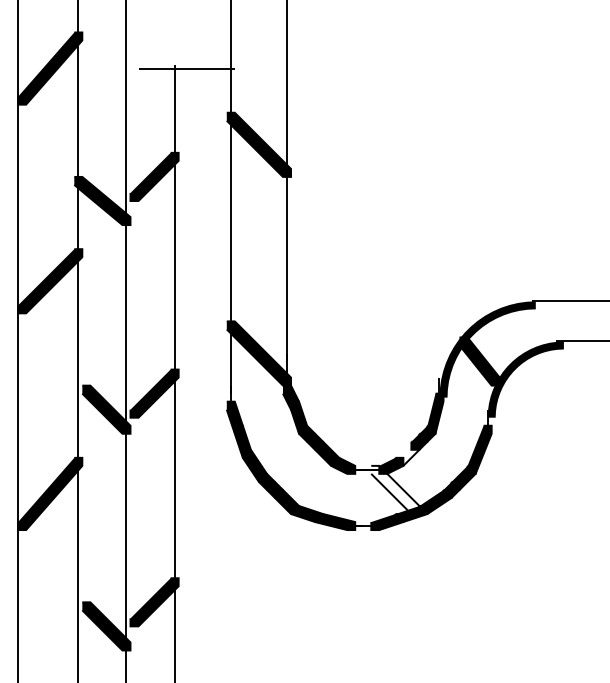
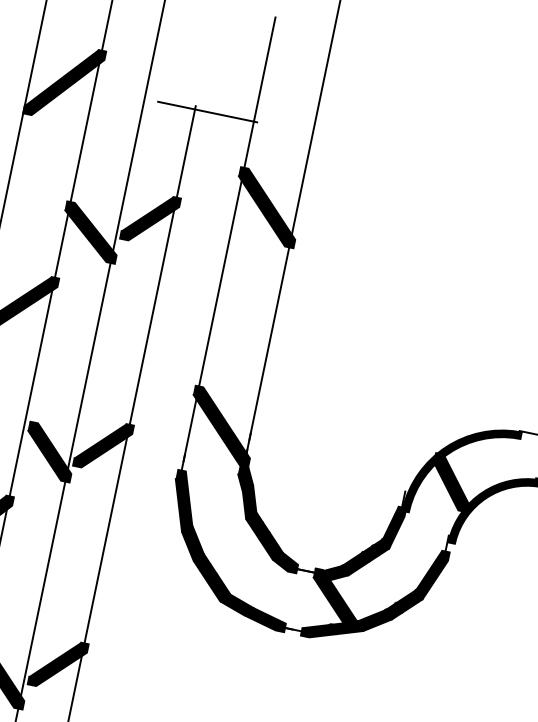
fill: (407, 453) -> (355, 563), added
fill: (395, 489) -> (335, 598), added

